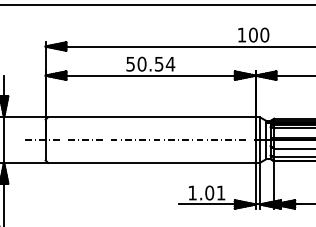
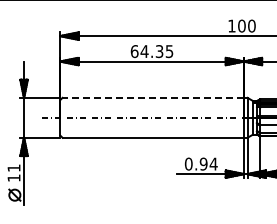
text: (149, 64) -> (151, 51), 50.54 -> 64.35
line: (152, 116) -> (153, 97), solid -> dashed
text: (206, 192) -> (200, 163), 1.01 -> 0.94

